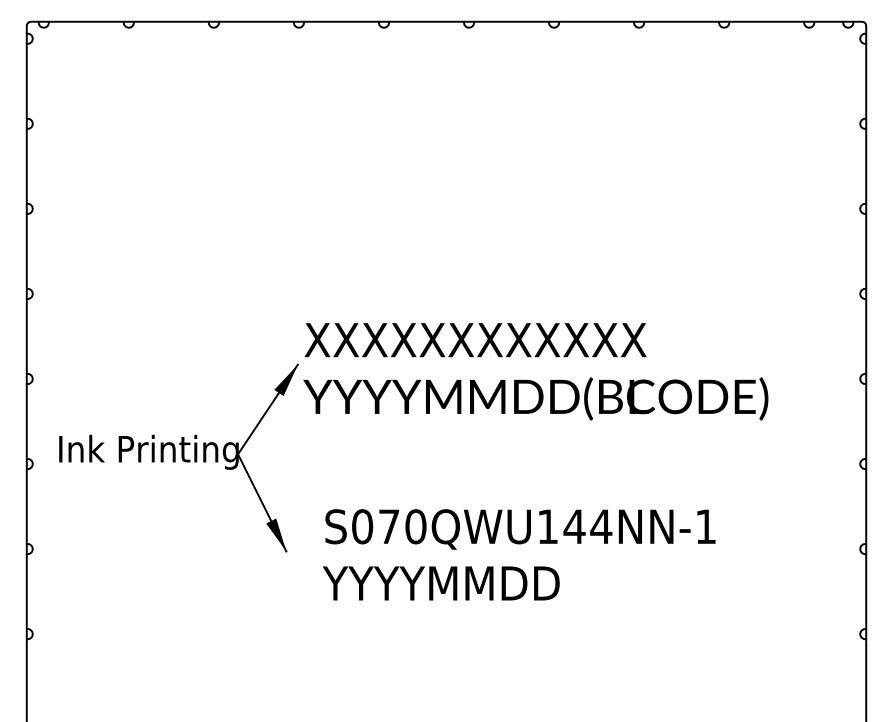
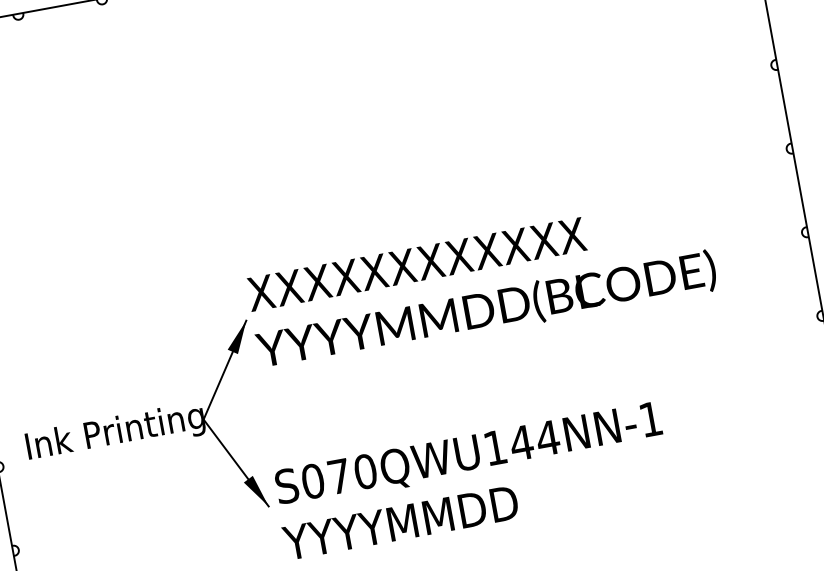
text: (518, 554) -> (471, 480), moved

